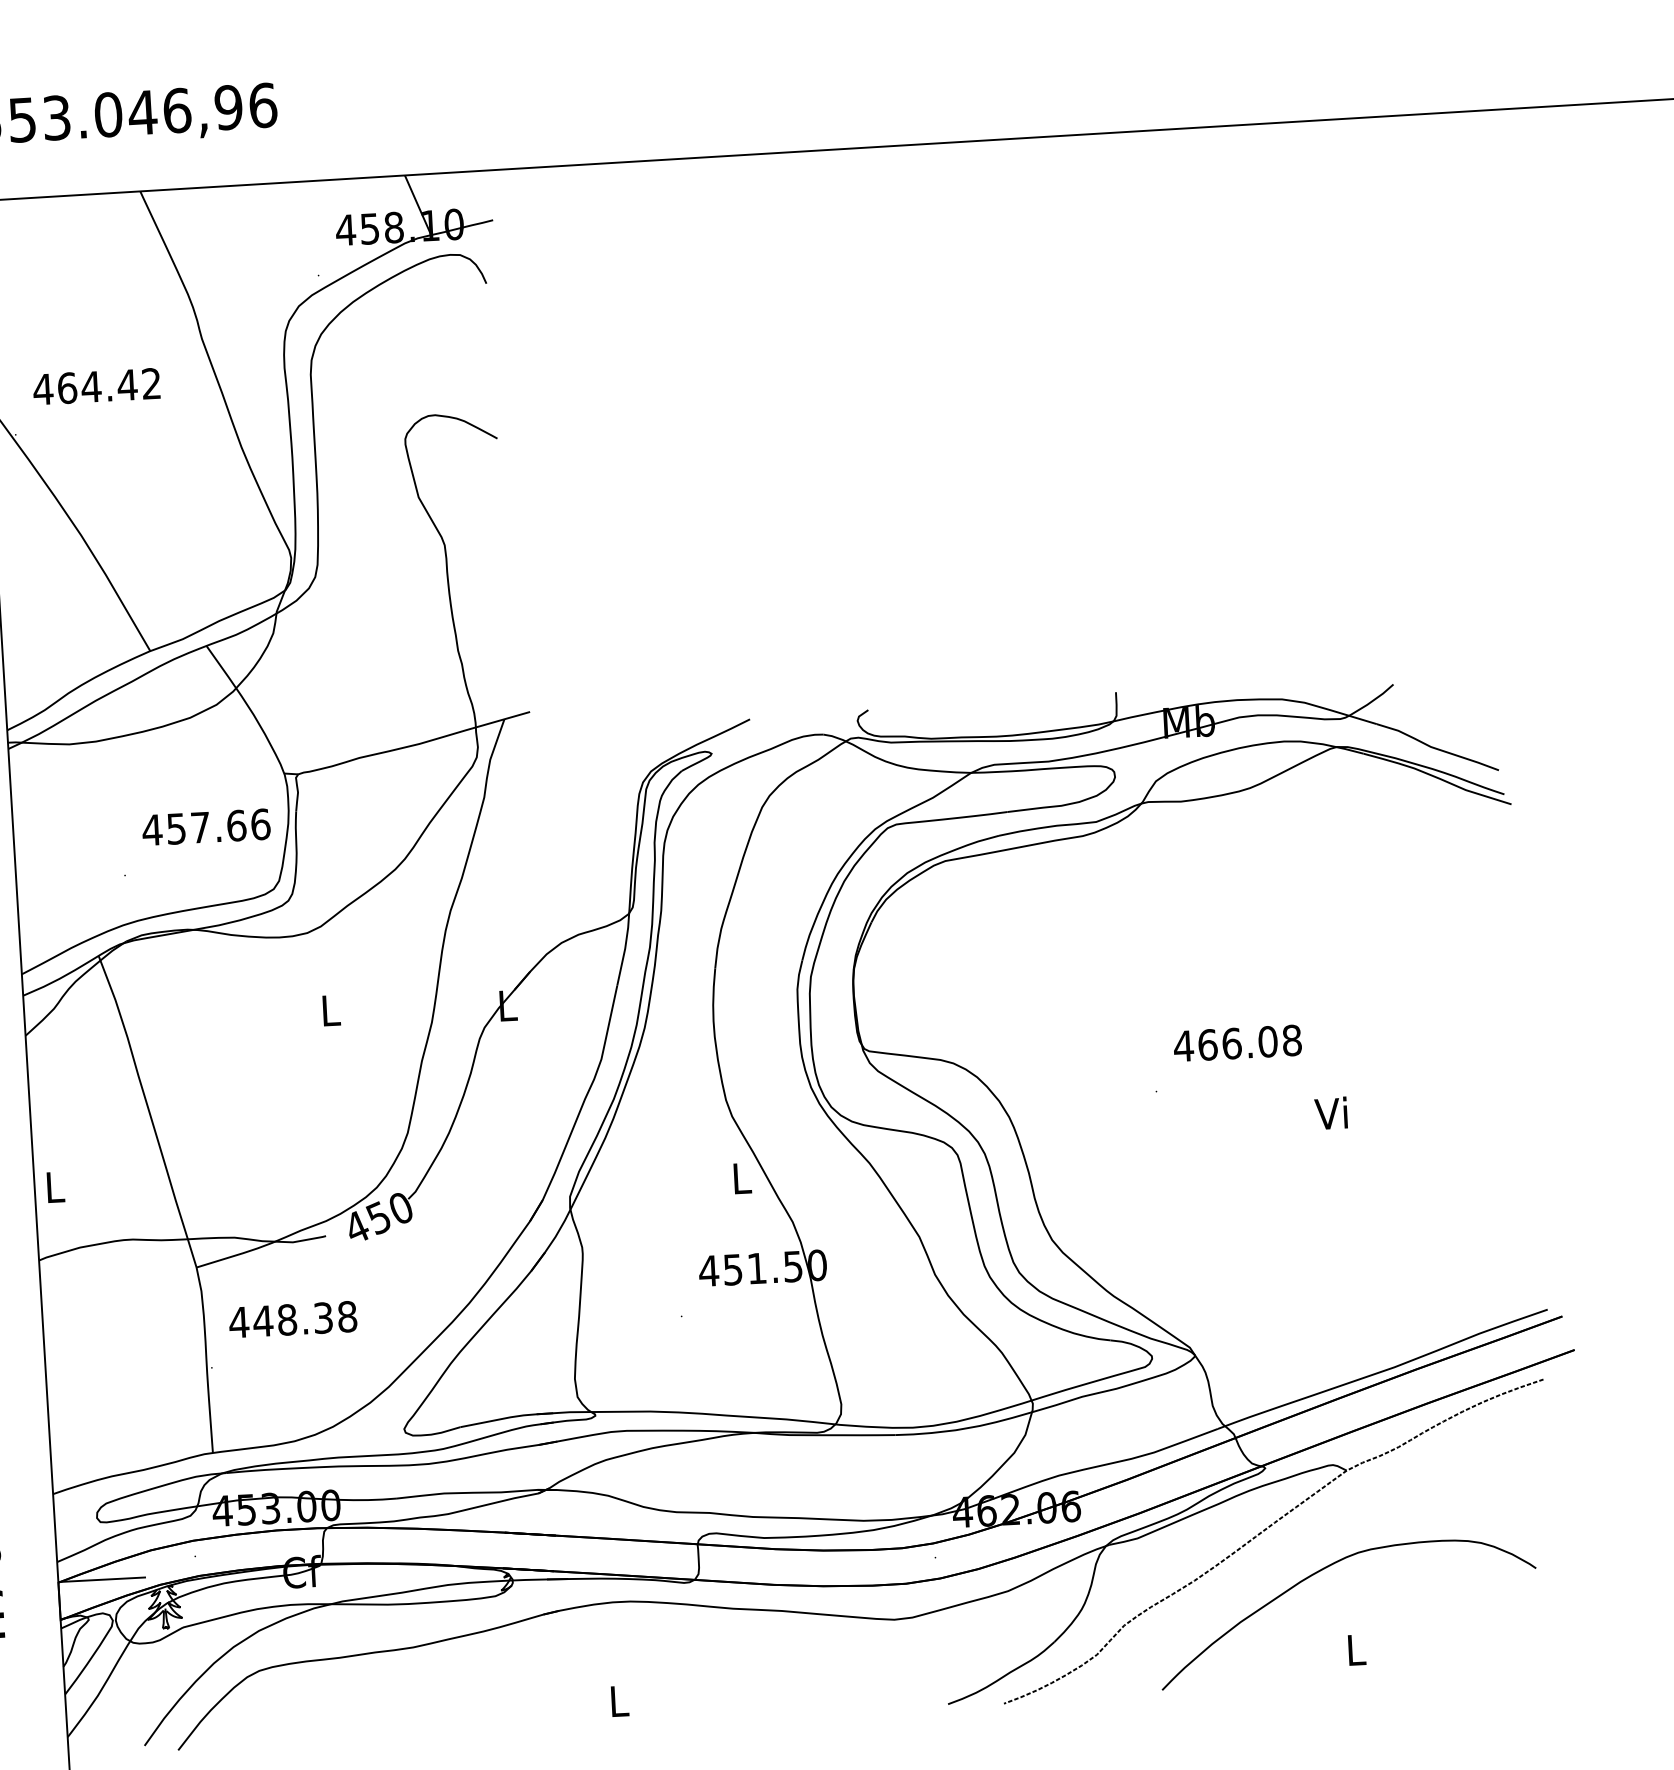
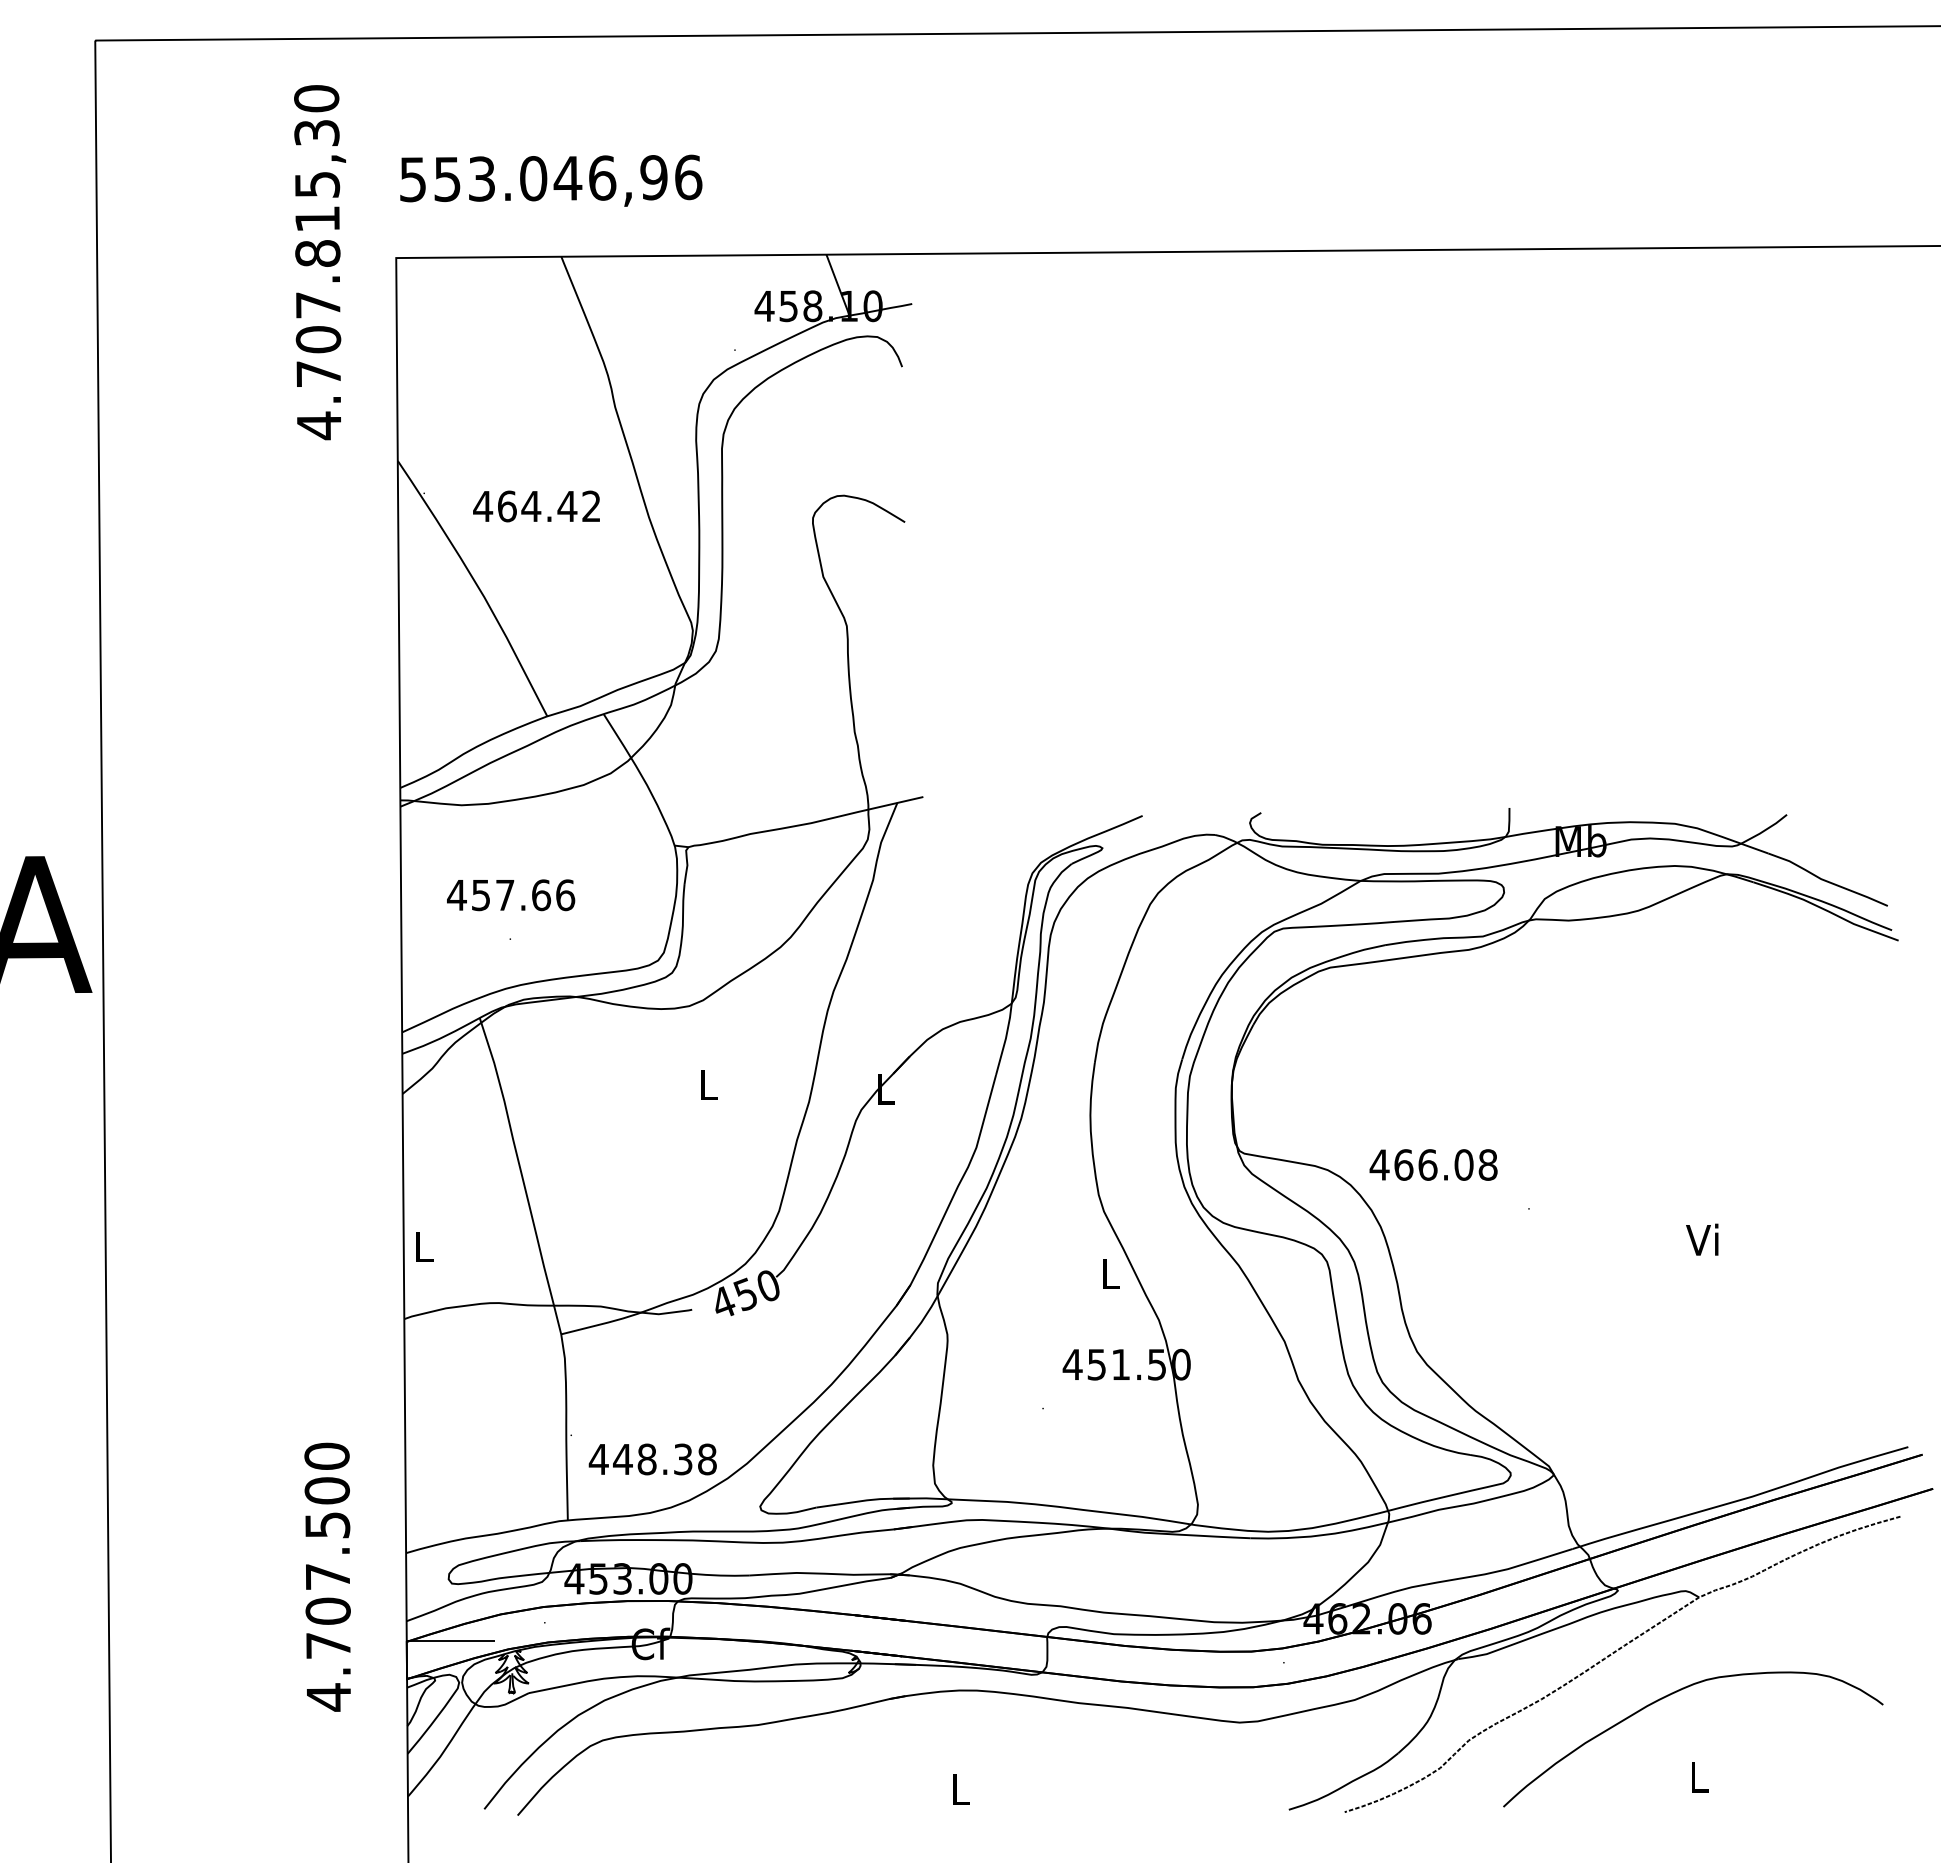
text: (96, 386) -> (536, 506), moved
text: (206, 827) -> (511, 895), moved
text: (1237, 1042) -> (1433, 1164), moved
text: (292, 1319) -> (652, 1459), moved

